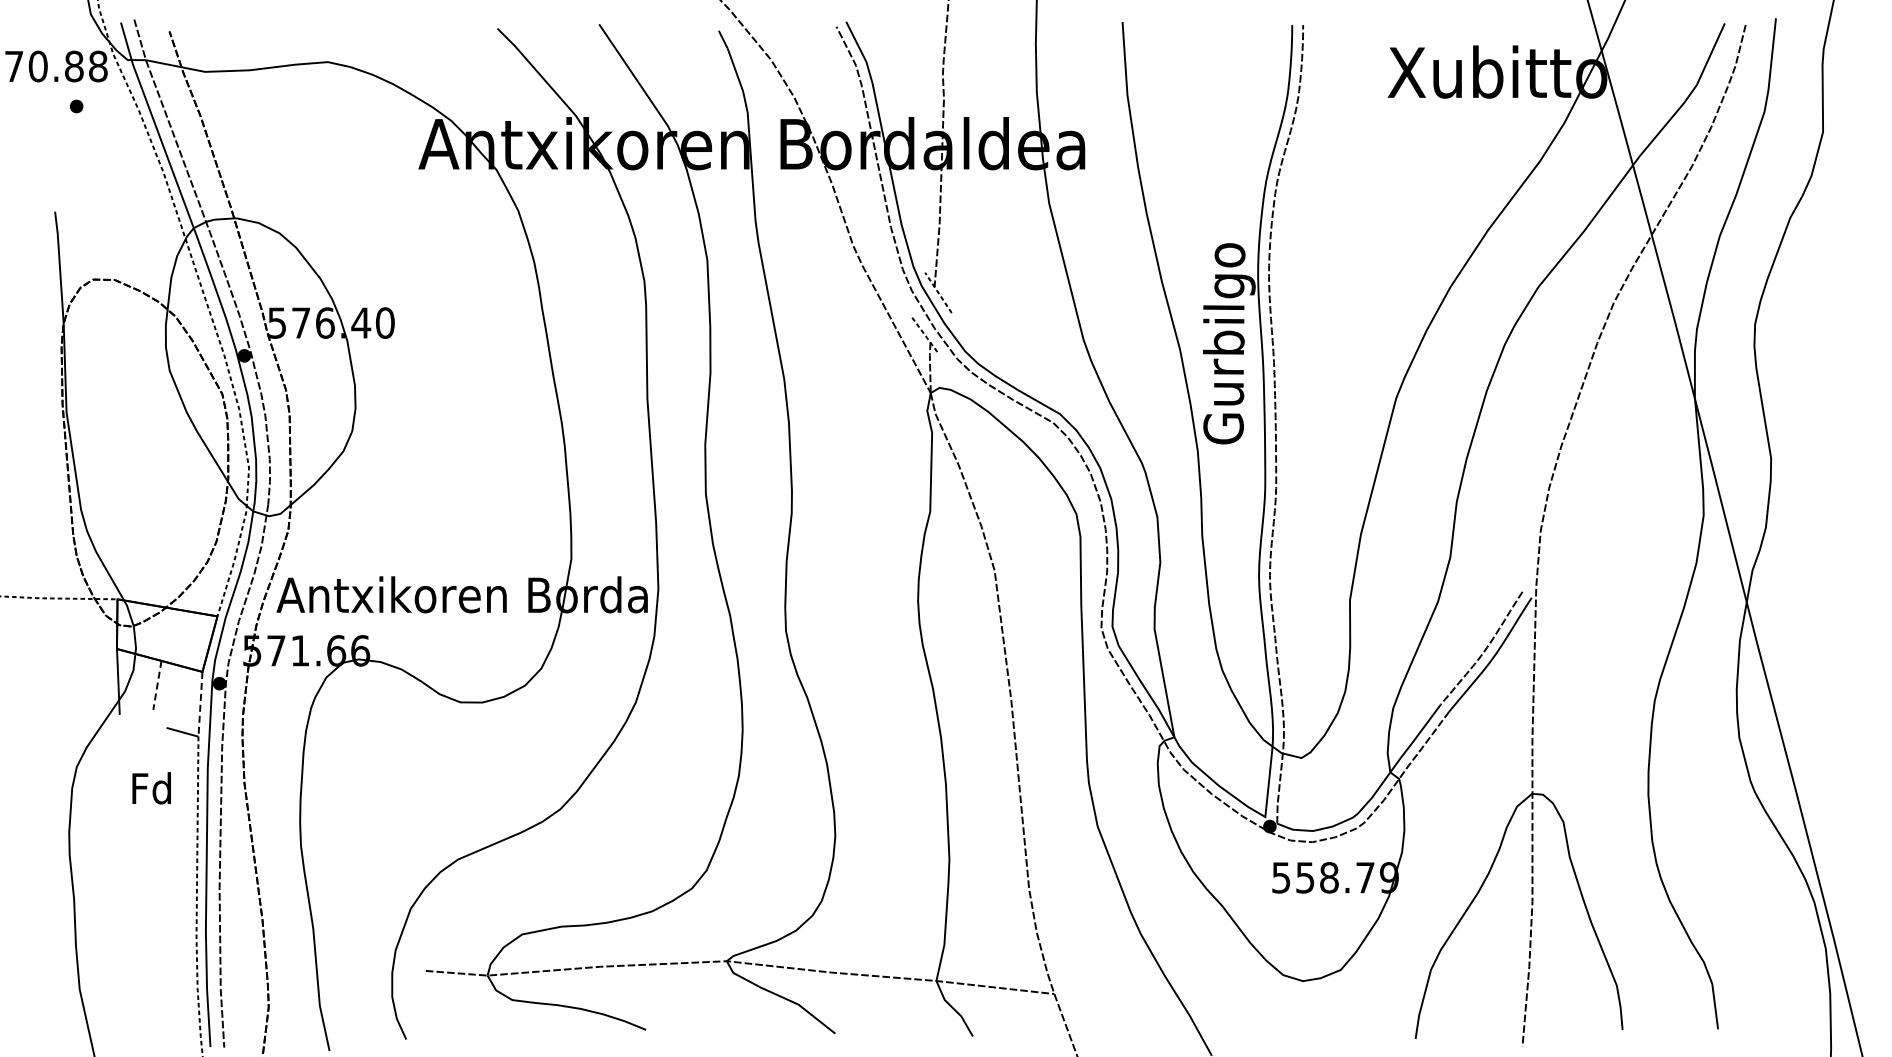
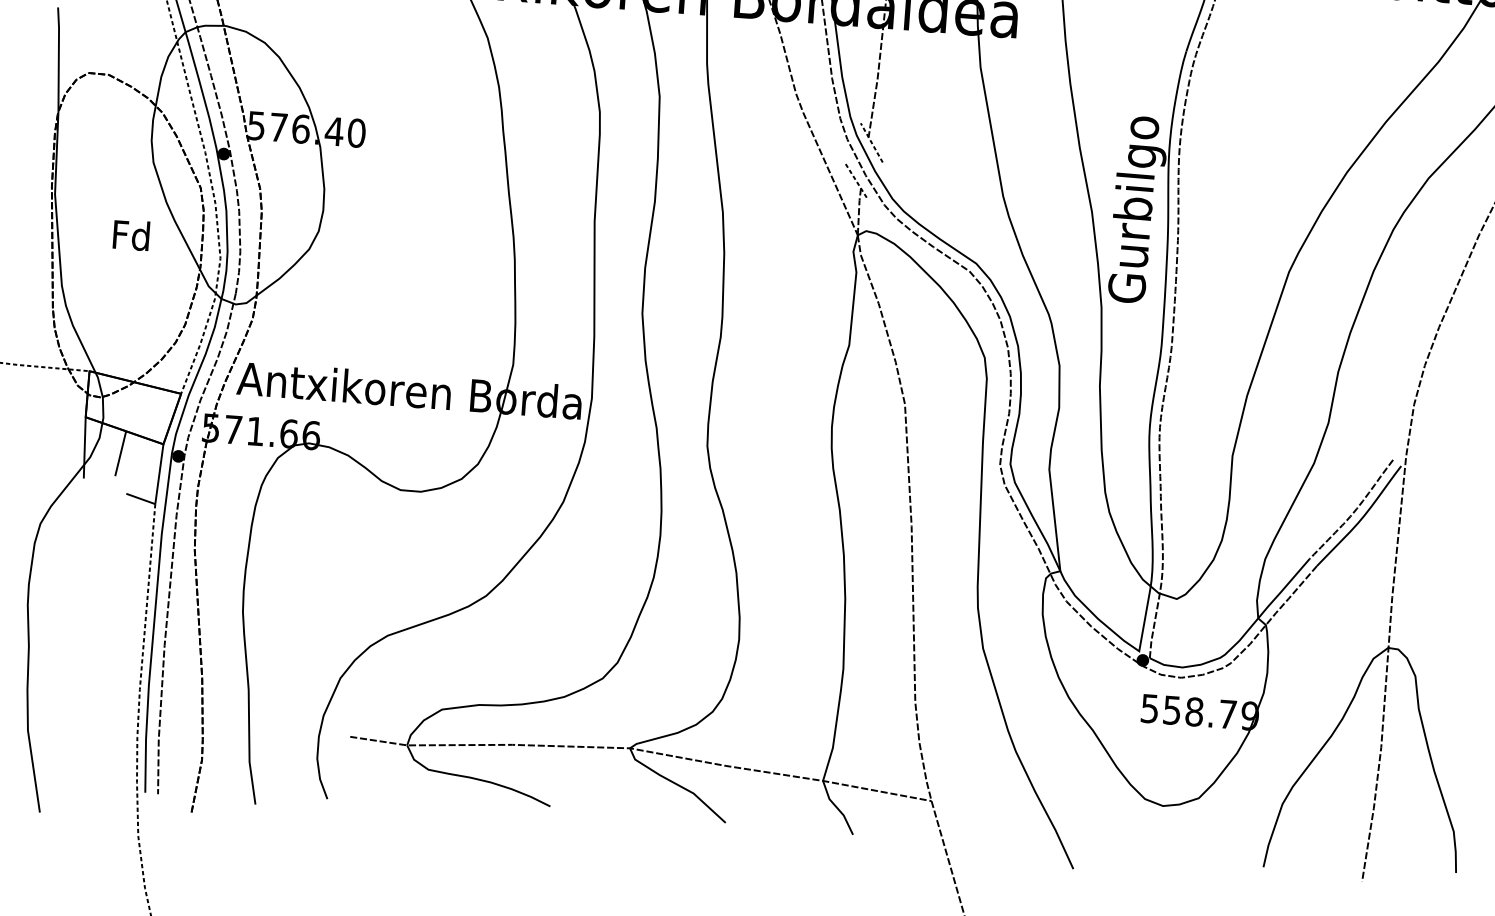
line: (157, 685) -> (120, 453), dashed -> solid
line: (200, 704) -> (159, 474), dashed -> solid
text: (151, 788) -> (131, 235), moved

